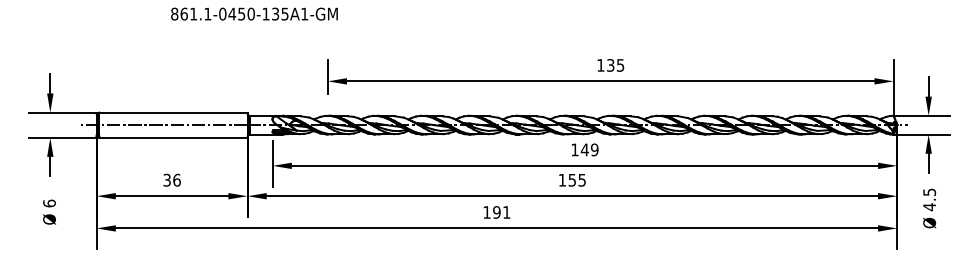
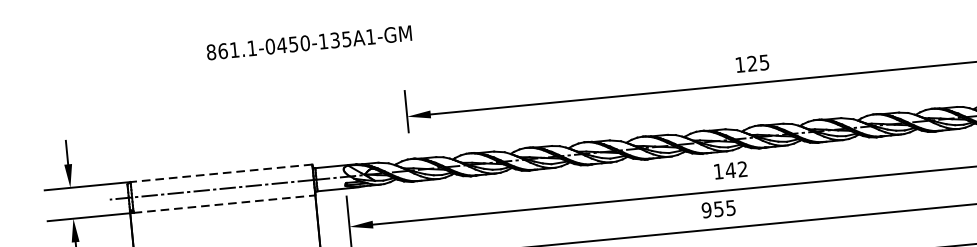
text: (610, 65) -> (752, 63), 135 -> 125
line: (172, 112) -> (220, 173), solid -> dashed
line: (173, 137) -> (224, 203), solid -> dashed
text: (594, 149) -> (742, 168), 149 -> 142
text: (562, 179) -> (706, 209), 155 -> 955

